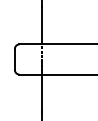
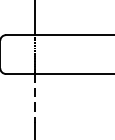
line: (41, 93) -> (34, 98), solid -> dashed

